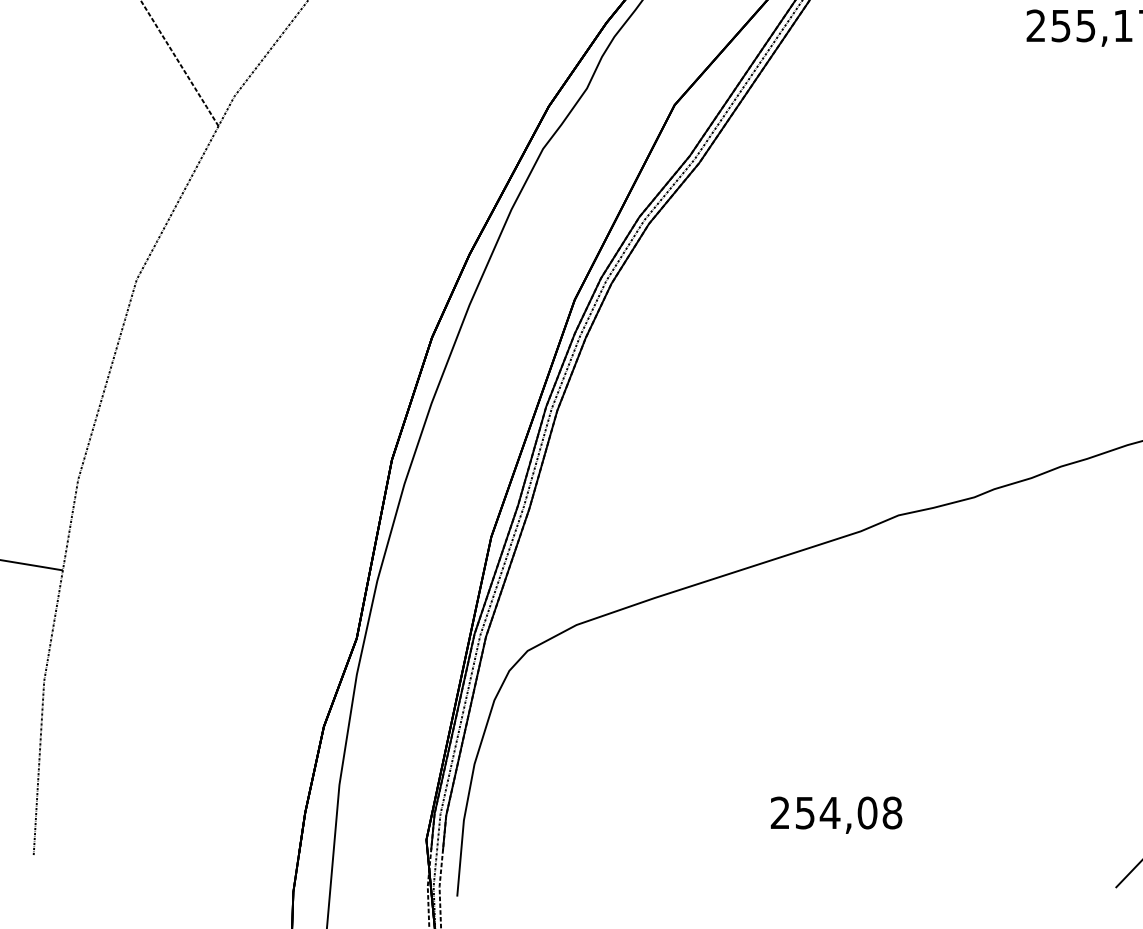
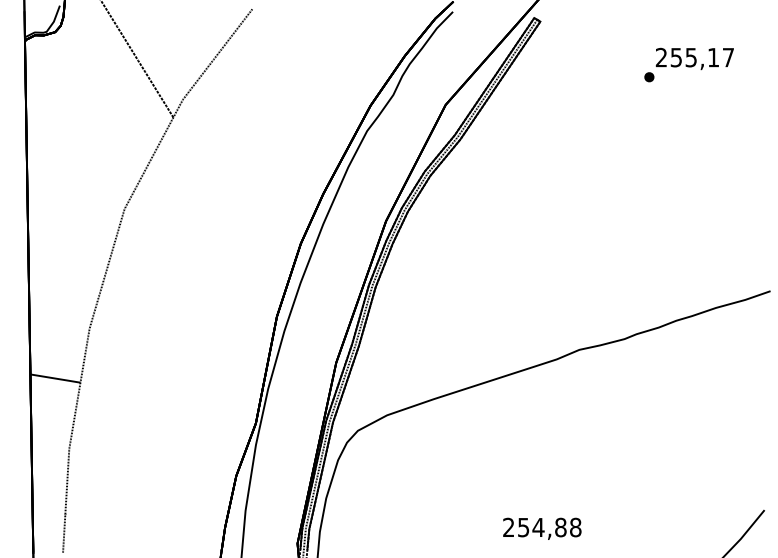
part: (1016, 59) -> (649, 77), added
text: (866, 812) -> (560, 527), 254,08 -> 254,88

